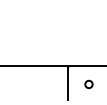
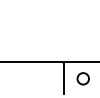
circle: (88, 84) -> (82, 78), size x1.67

